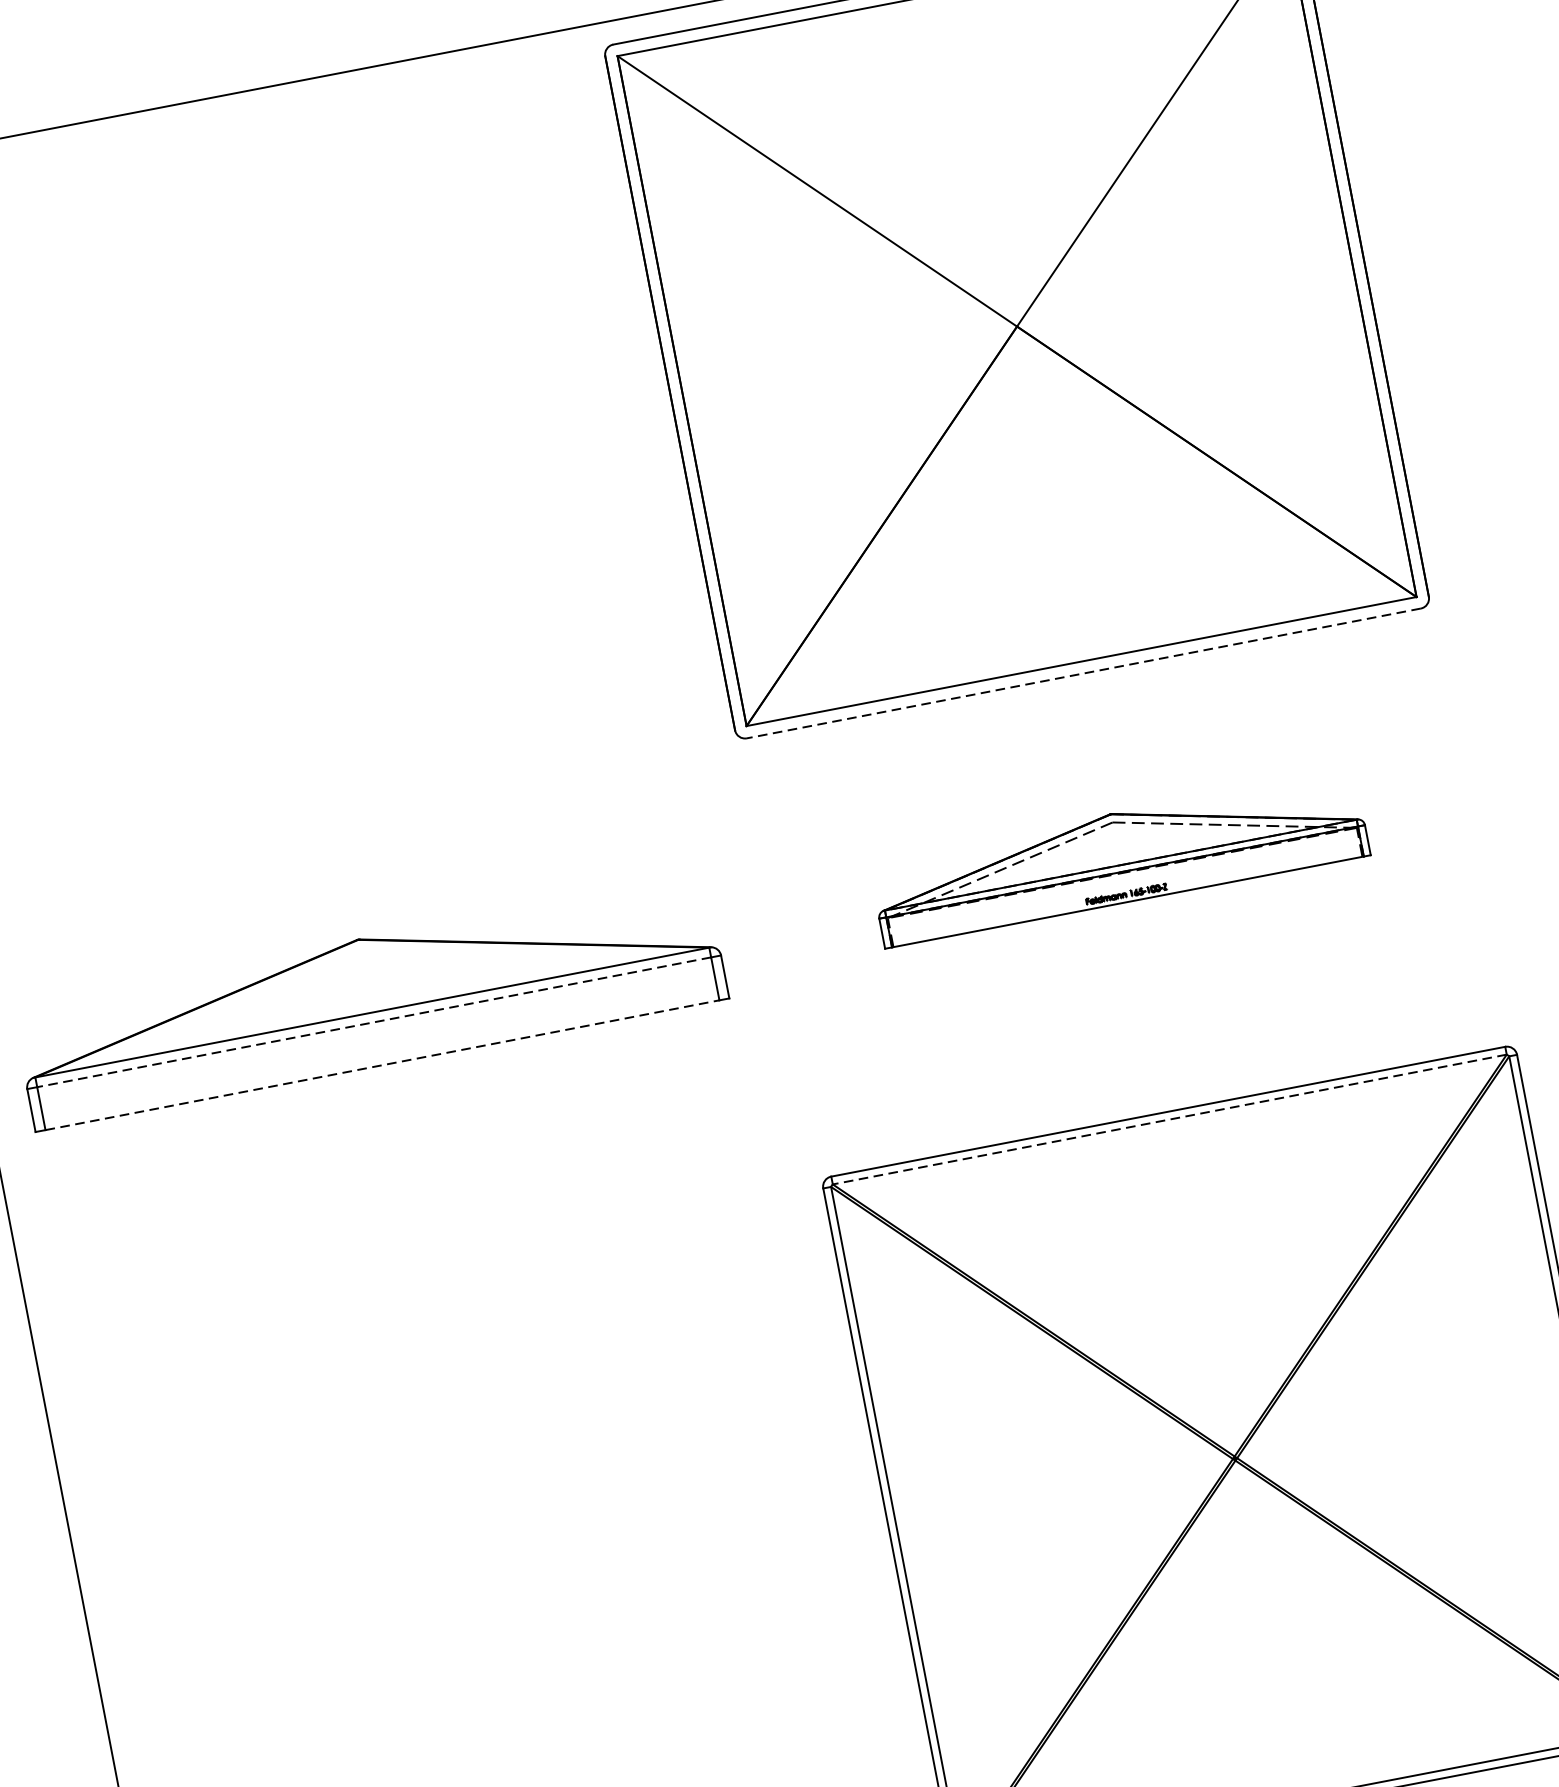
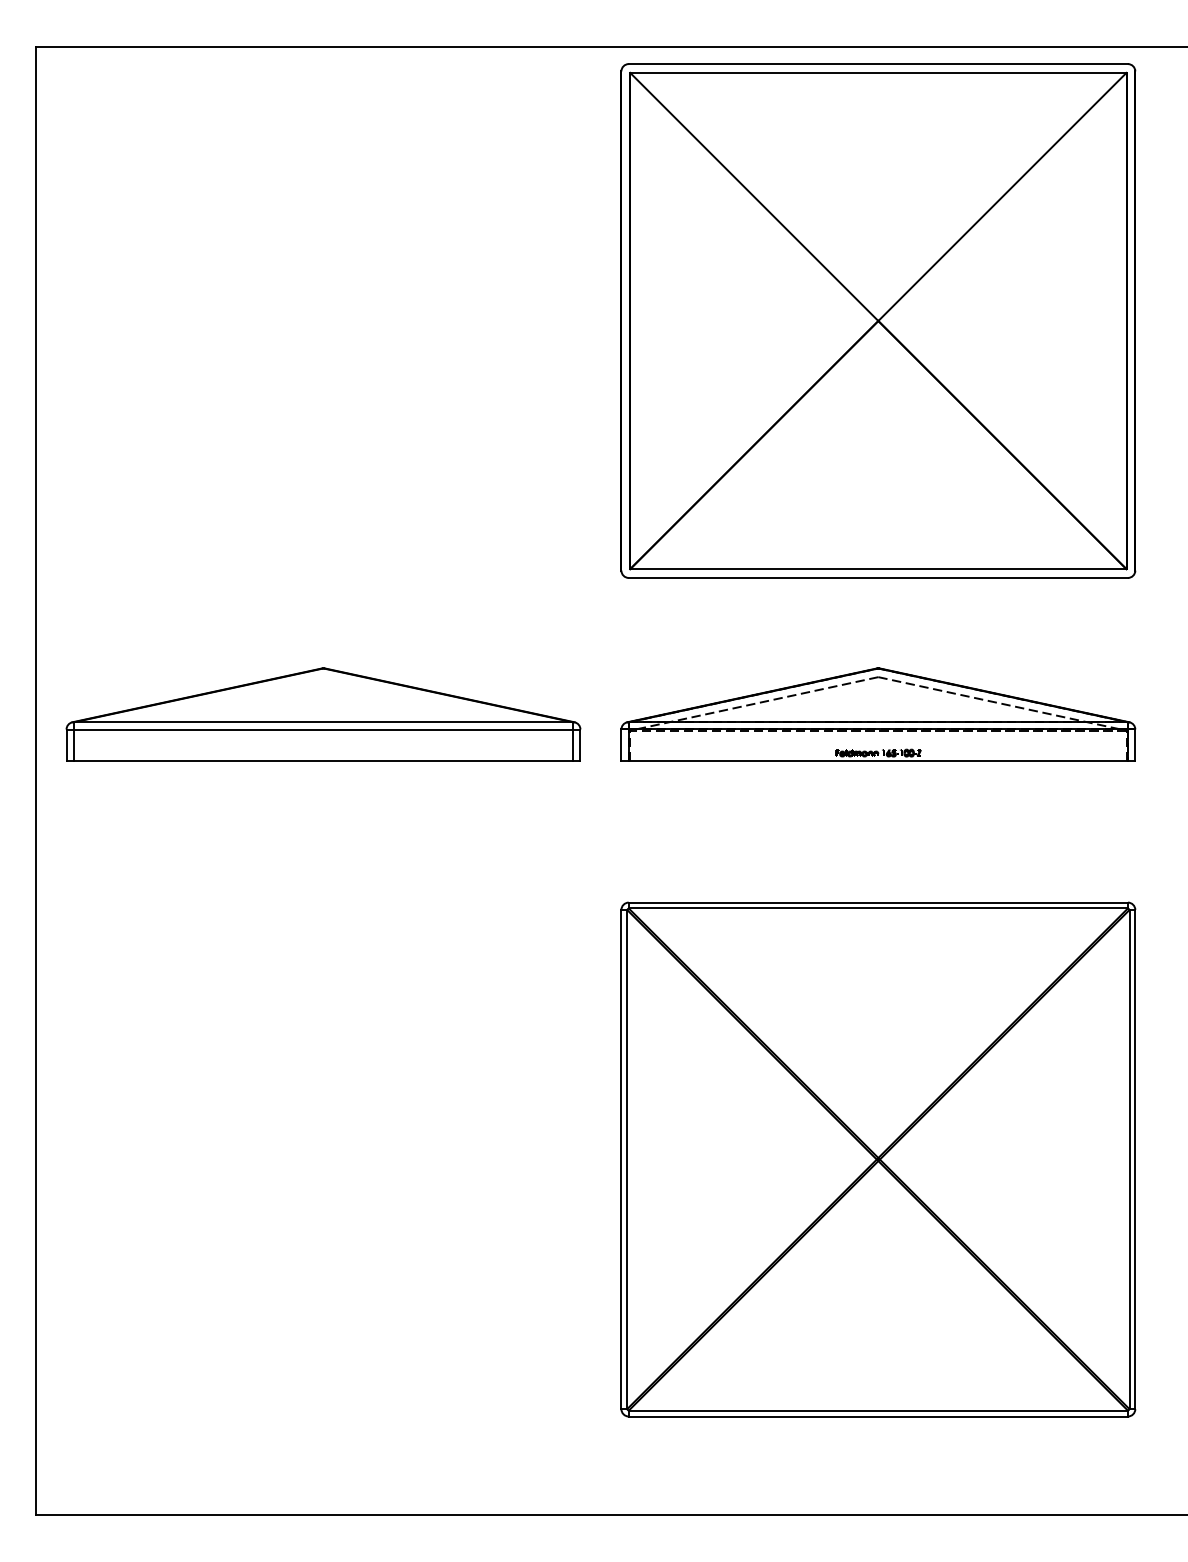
line: (1083, 672) -> (878, 577), dashed -> solid
part: (1119, 857) -> (878, 714), size x1.43
line: (374, 1022) -> (323, 729), dashed -> solid
line: (382, 1065) -> (323, 761), dashed -> solid
line: (1169, 1119) -> (878, 908), dashed -> solid

